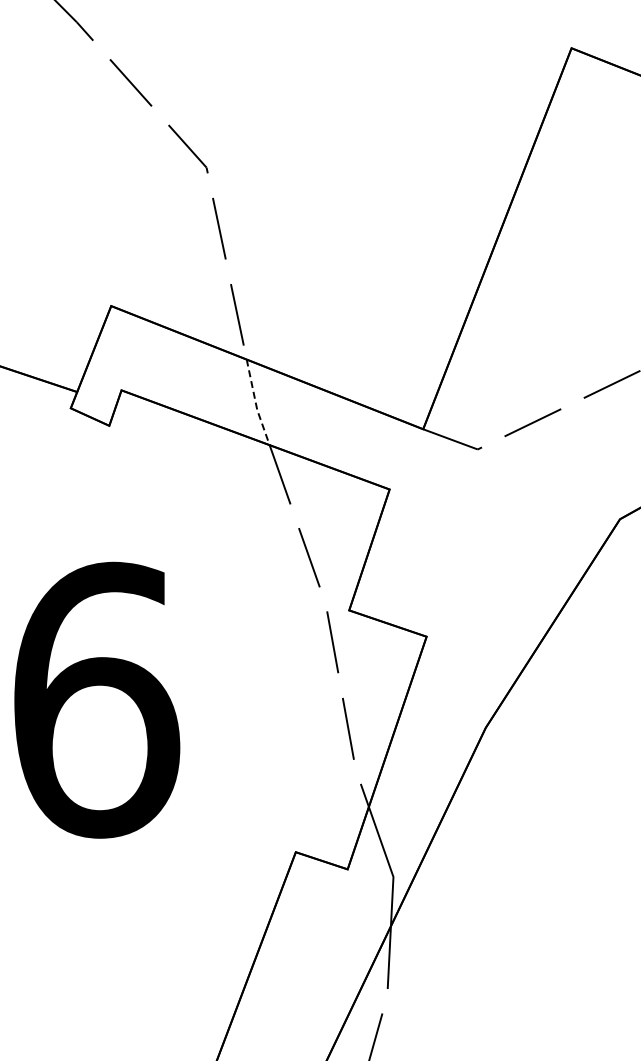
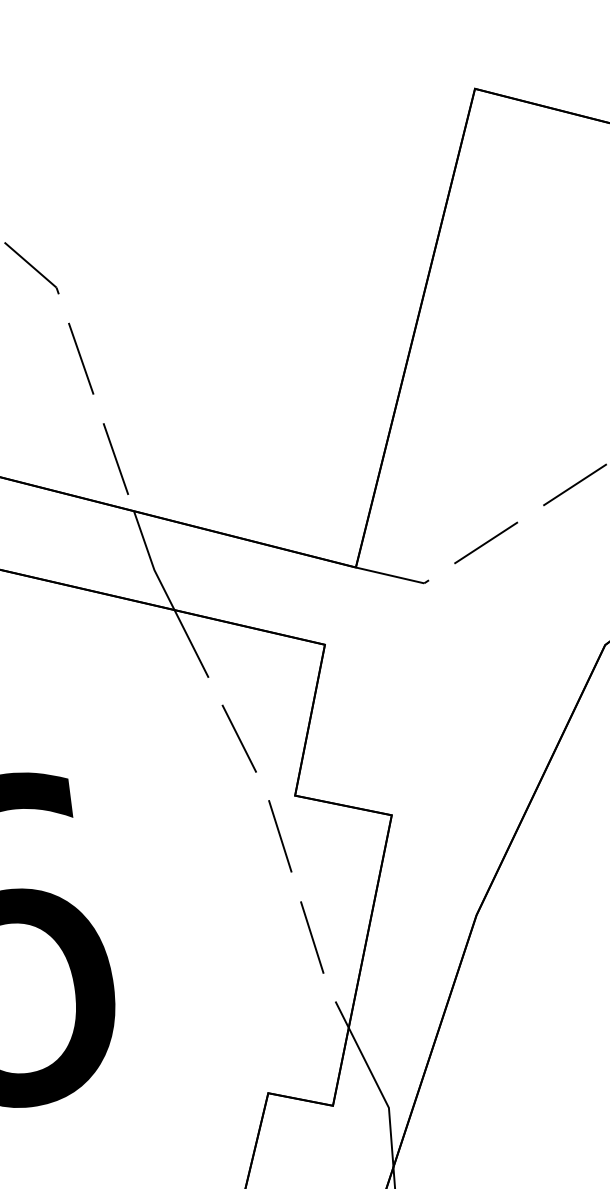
line: (256, 404) -> (152, 563), dashed -> solid

